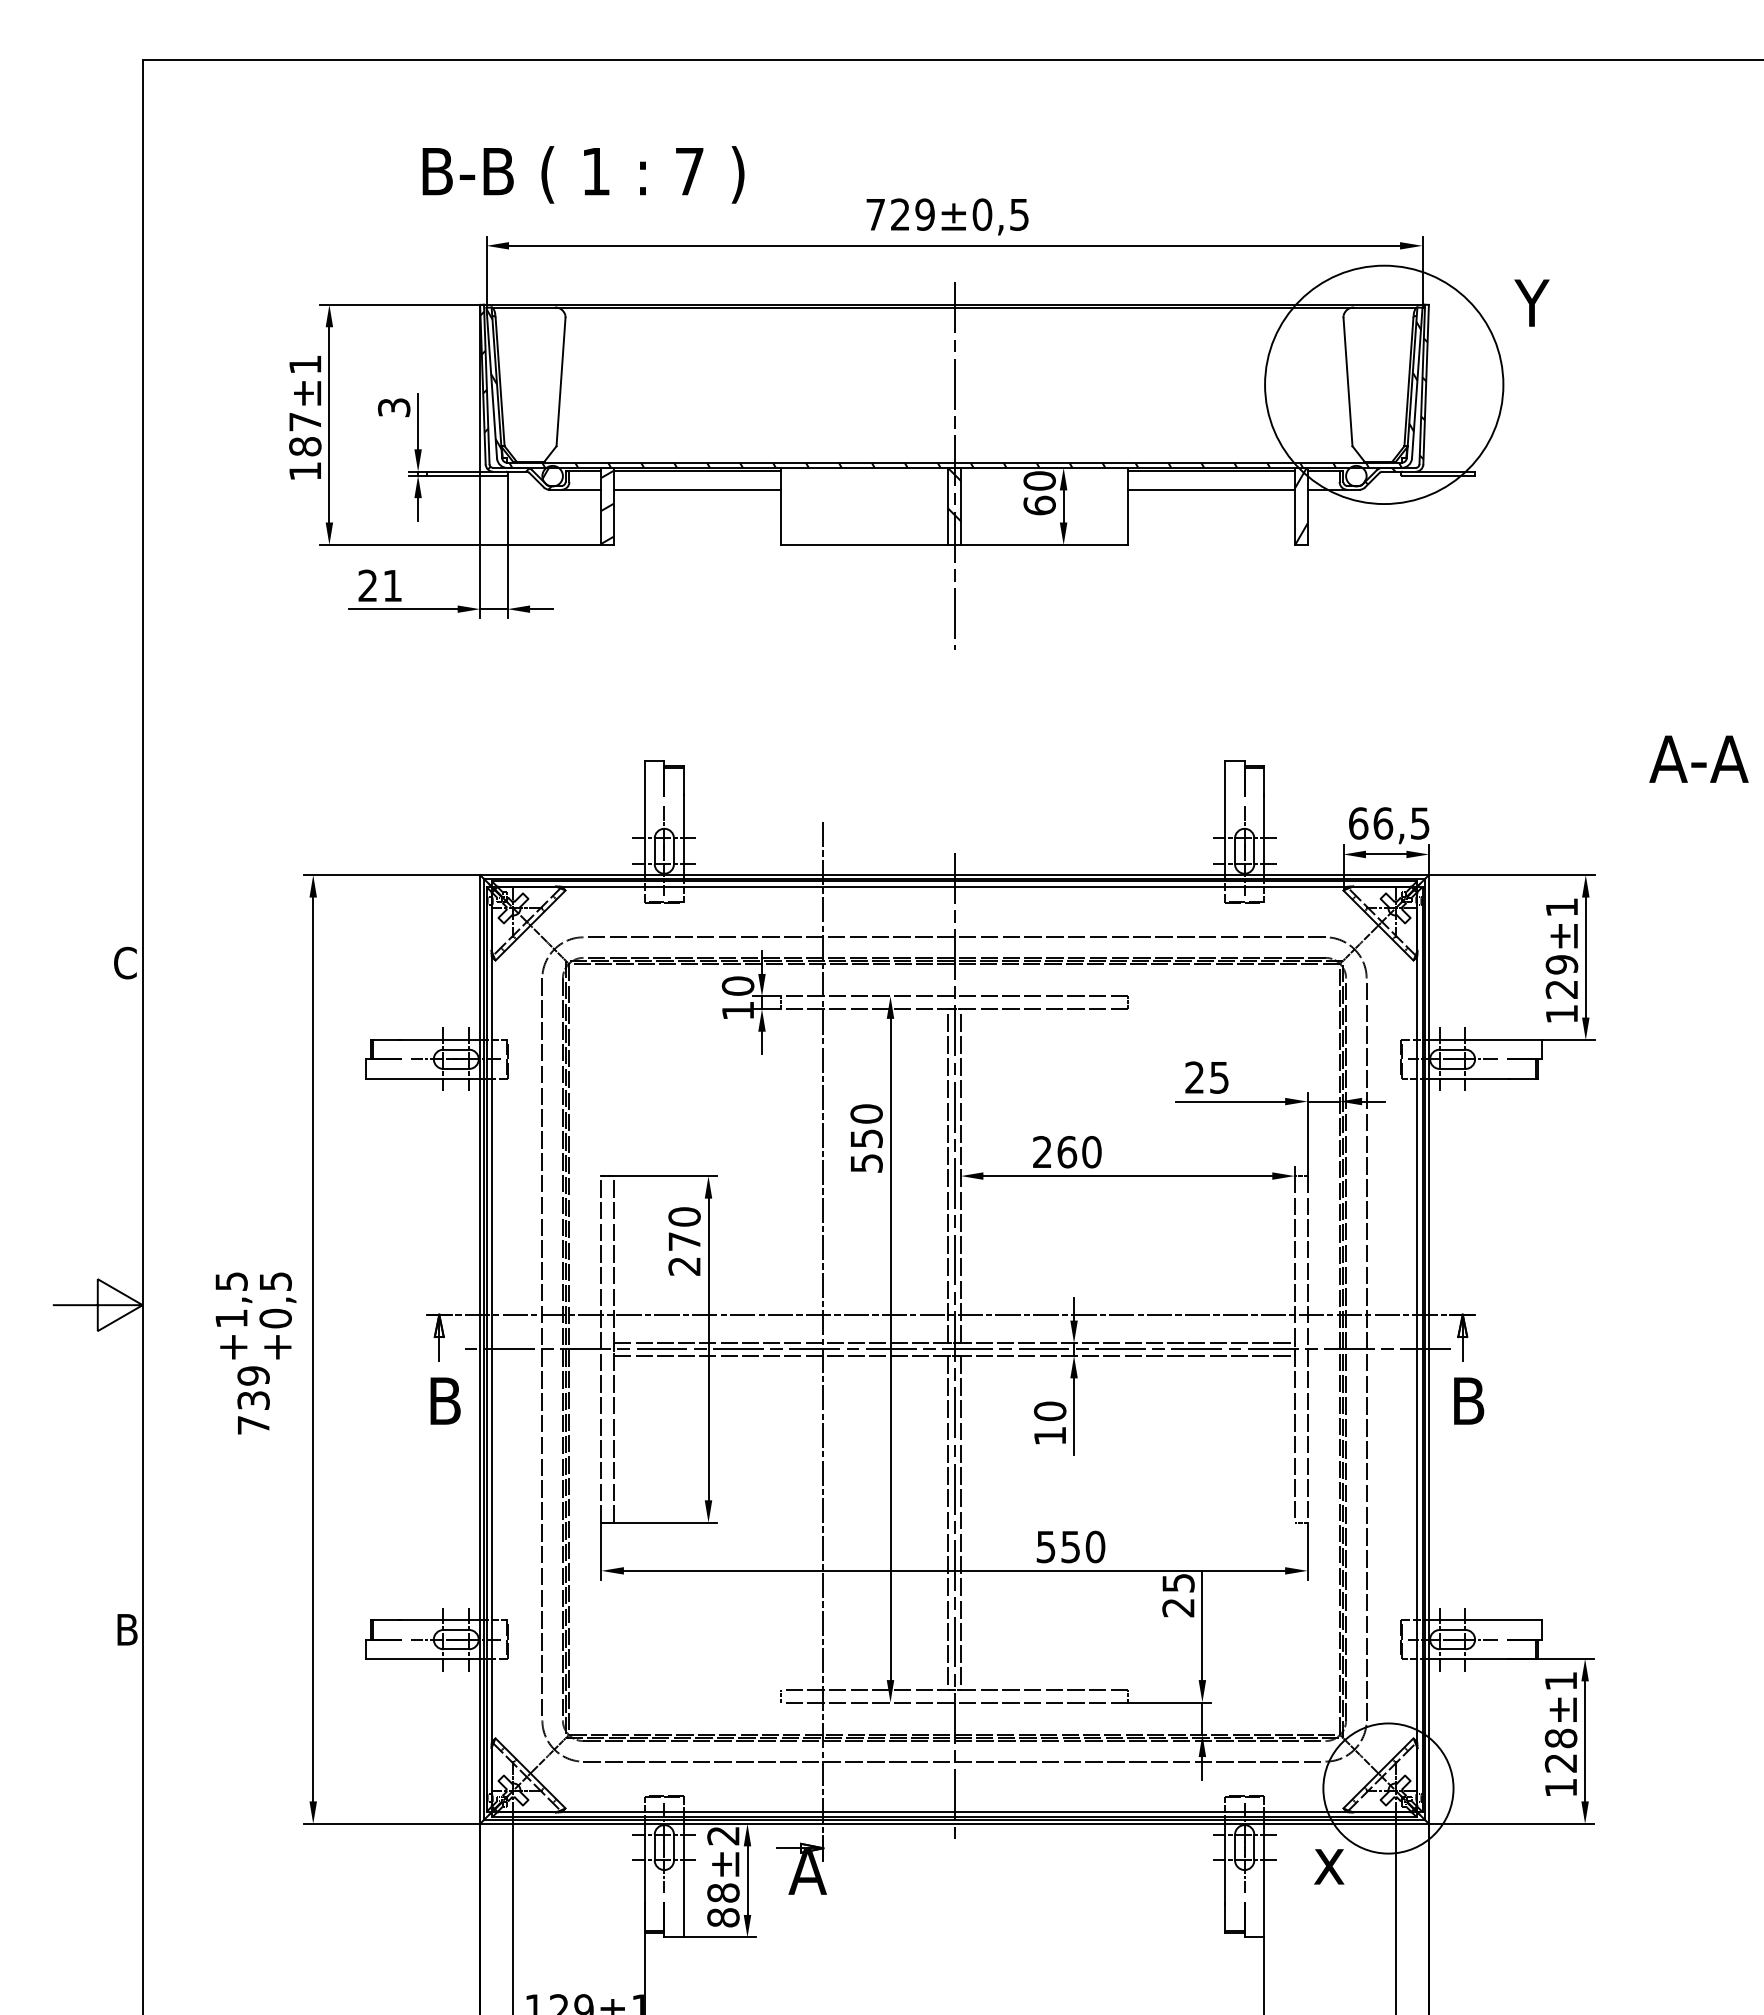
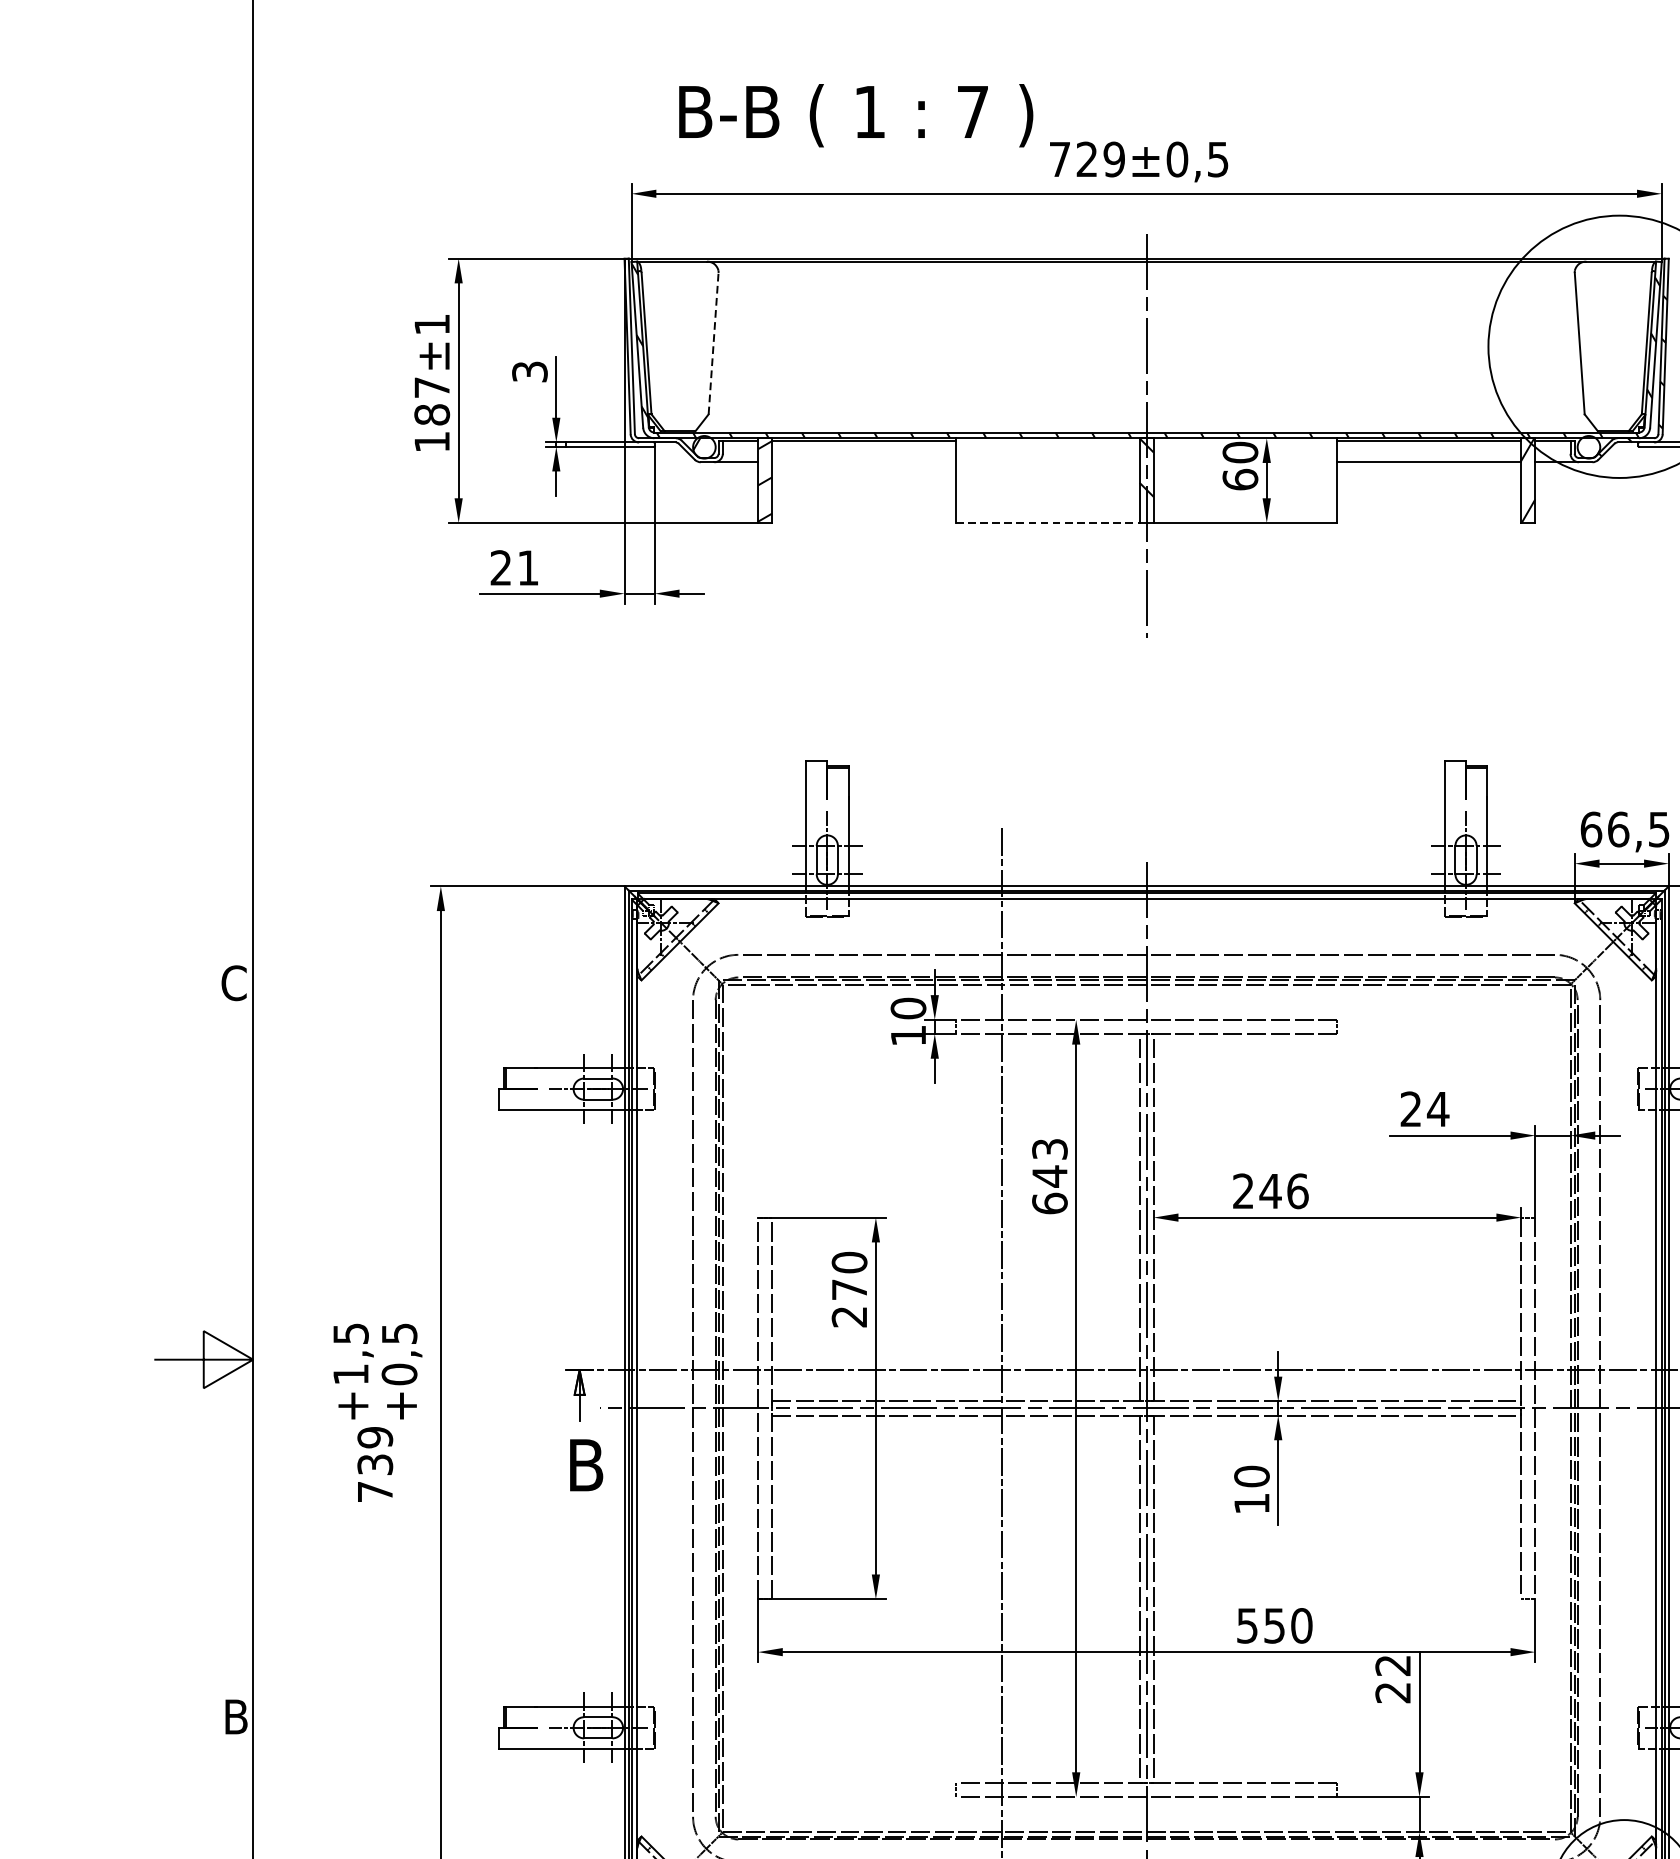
text: (583, 174) -> (856, 115), moved
line: (561, 381) -> (714, 343), solid -> dashed
hatch: (523, 400) -> (672, 364), removed
line: (697, 489) -> (863, 461), removed
line: (865, 544) -> (1048, 522), solid -> dashed
text: (1219, 1077) -> (1438, 1109), 25 -> 24
text: (866, 1138) -> (1049, 1176), 550 -> 643
text: (1078, 1152) -> (1283, 1191), 260 -> 246
text: (1178, 1583) -> (1393, 1666), 25 -> 22

